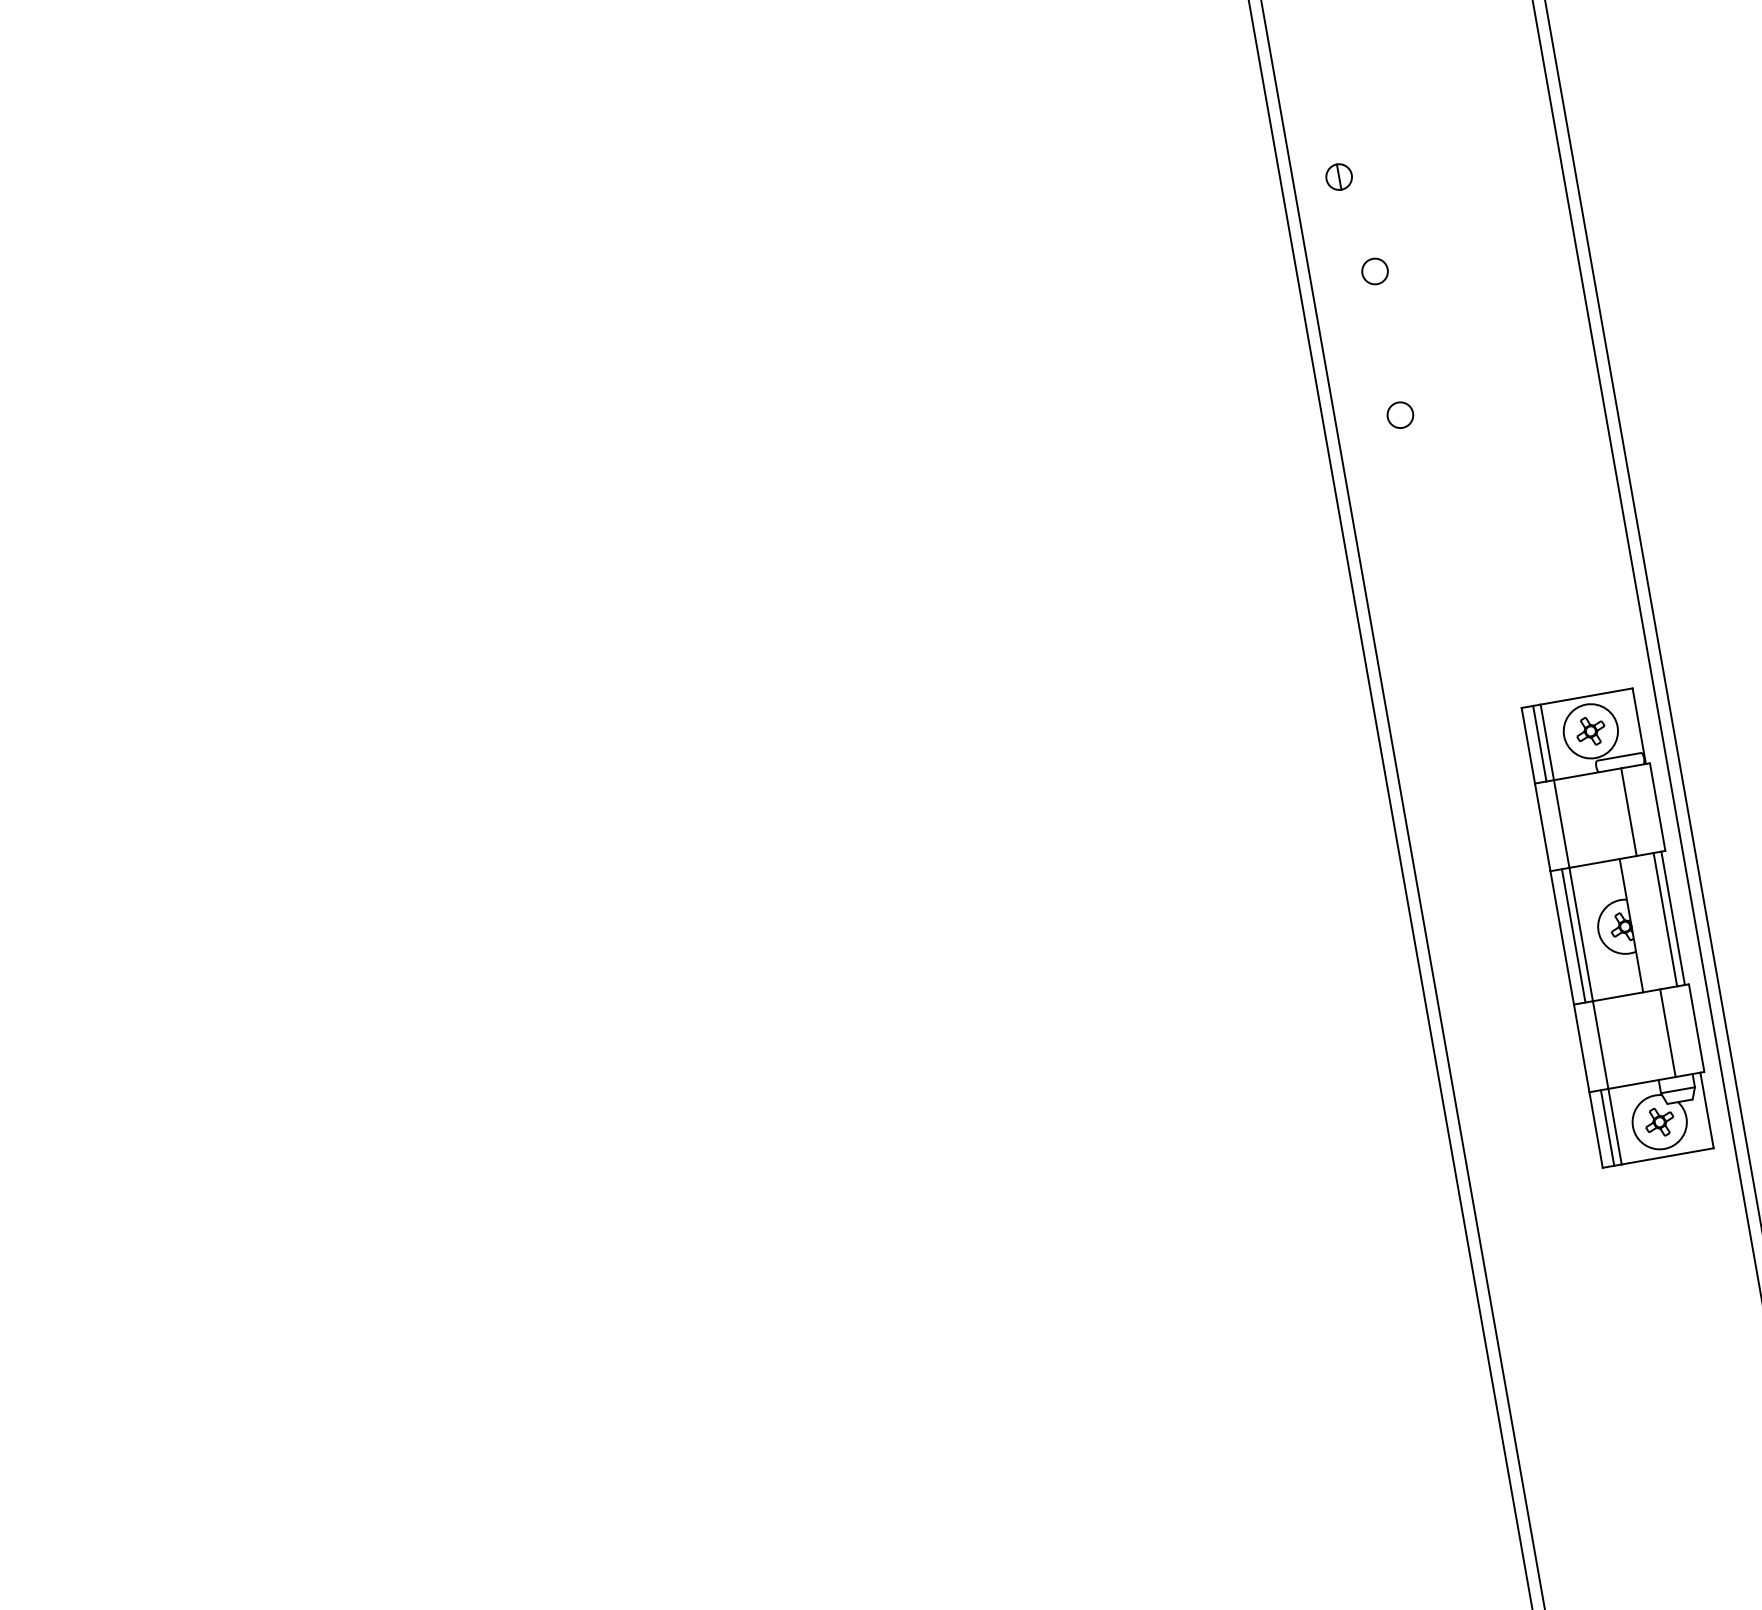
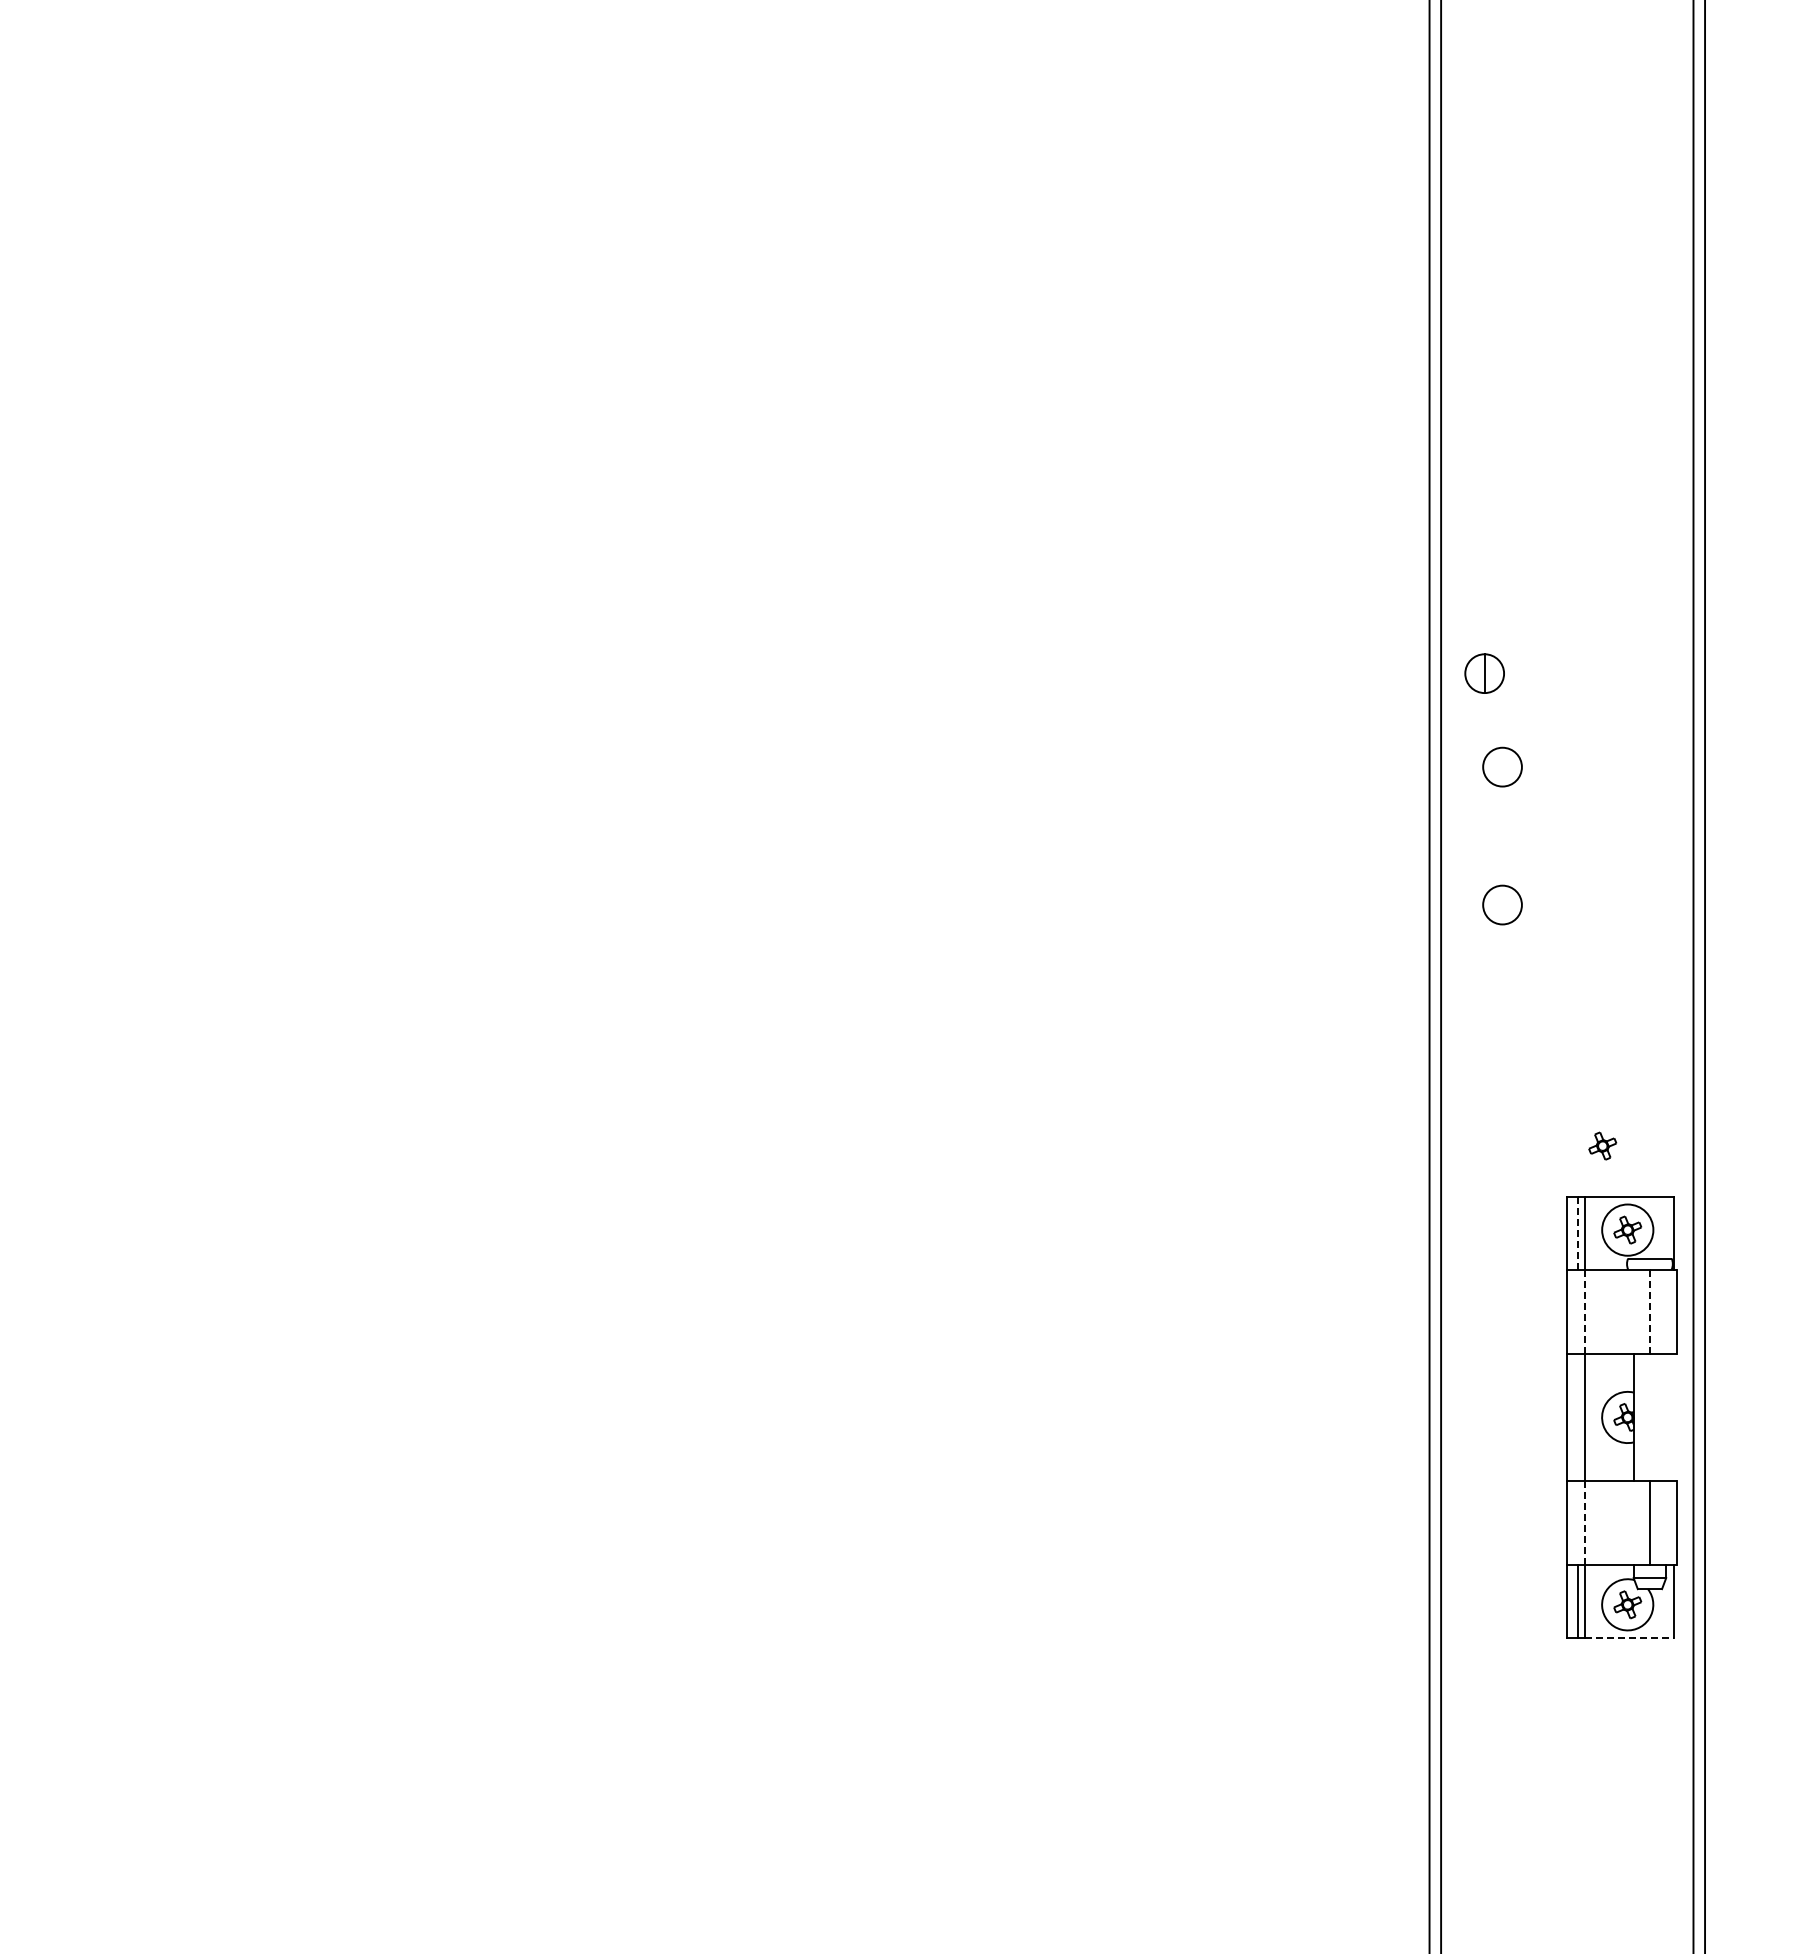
part: (1339, 176) -> (1484, 673), size x1.6
circle: (1375, 271) -> (1502, 767), size x1.6
circle: (1400, 414) -> (1502, 904), size x1.6
part: (1548, 647) -> (1602, 1145), added
line: (1539, 742) -> (1578, 1232), solid -> dashed
line: (1628, 813) -> (1649, 1312), solid -> dashed
line: (1561, 825) -> (1585, 1312), solid -> dashed
line: (1673, 918) -> (1673, 1417), removed
line: (1665, 919) -> (1666, 1417), removed
line: (1573, 935) -> (1578, 1417), removed
line: (1600, 1045) -> (1585, 1523), solid -> dashed
line: (1668, 1155) -> (1630, 1637), solid -> dashed

